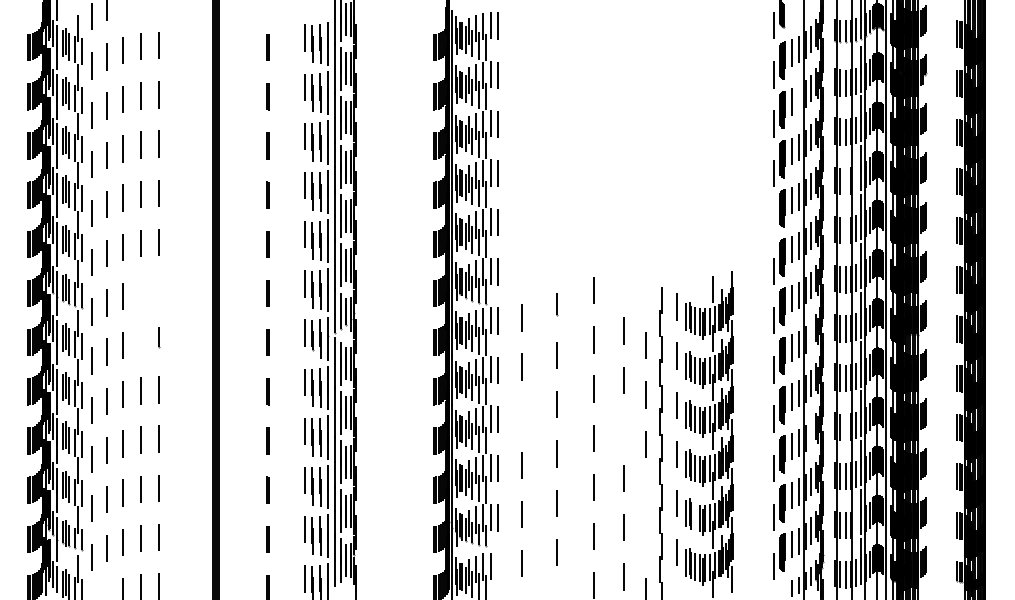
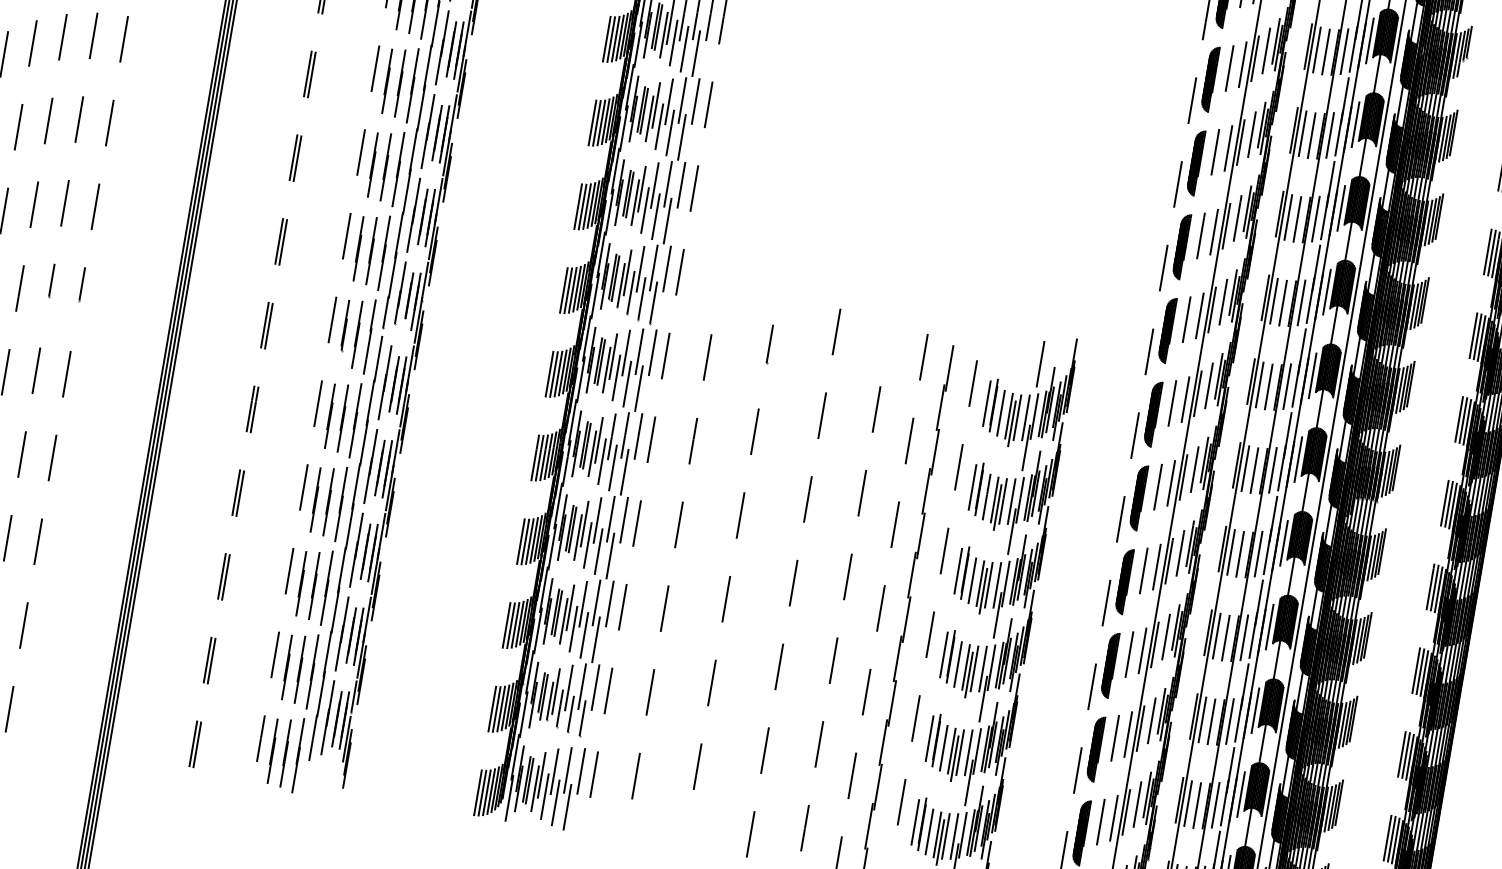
line: (799, 98) -> (1243, 64), added
line: (856, 179) -> (1316, 219), added
line: (845, 181) -> (1297, 219), added
line: (774, 222) -> (1164, 268), added
line: (845, 230) -> (1283, 302), added
line: (158, 291) -> (95, 206), added
line: (140, 292) -> (64, 203), added
line: (645, 296) -> (923, 356), added
line: (811, 334) -> (1194, 469), added
line: (141, 338) -> (52, 281), added
line: (522, 415) -> (679, 523), added
line: (845, 427) -> (1225, 638), added
line: (623, 429) -> (847, 576), added
line: (811, 432) -> (1166, 636), added
line: (645, 493) -> (865, 692), added
line: (695, 517) -> (944, 747), added
line: (856, 523) -> (1216, 804), added
line: (645, 542) -> (851, 775), added
line: (498, 566) -> (594, 773), added

